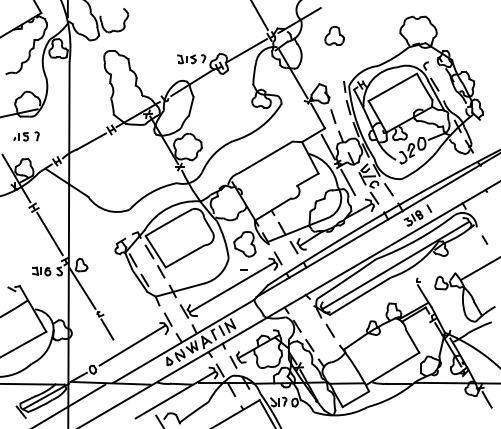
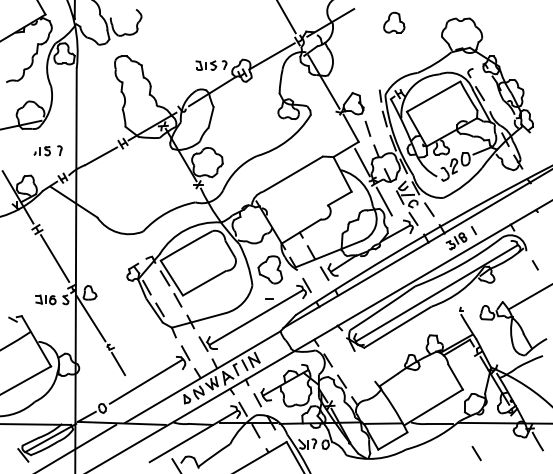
part: (334, 35) -> (394, 22), moved
part: (25, 136) -> (47, 150), moved
line: (330, 330) -> (476, 453), moved

